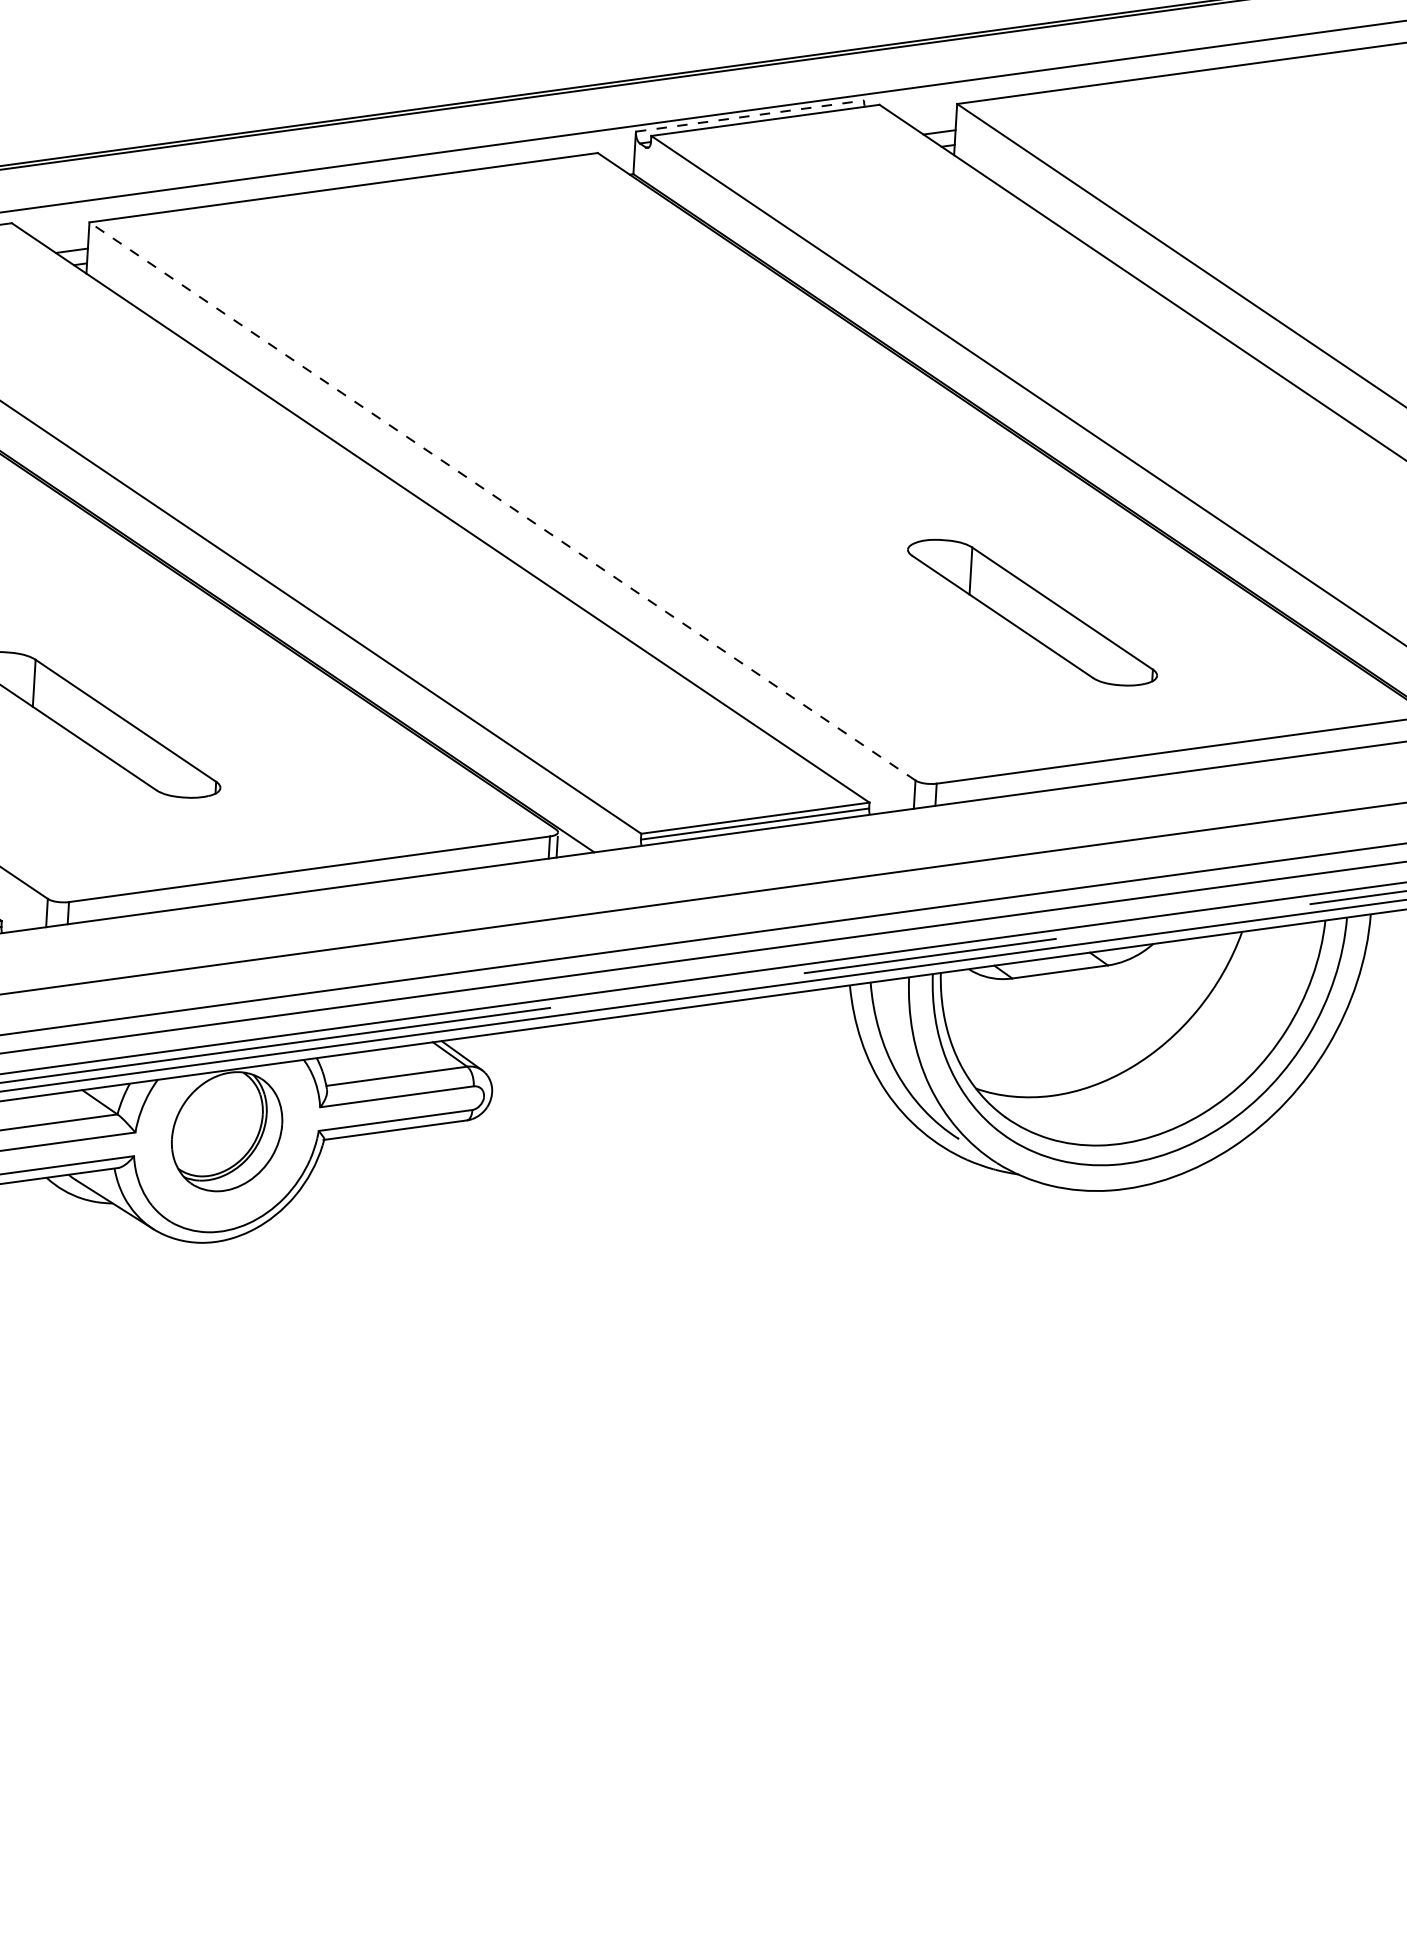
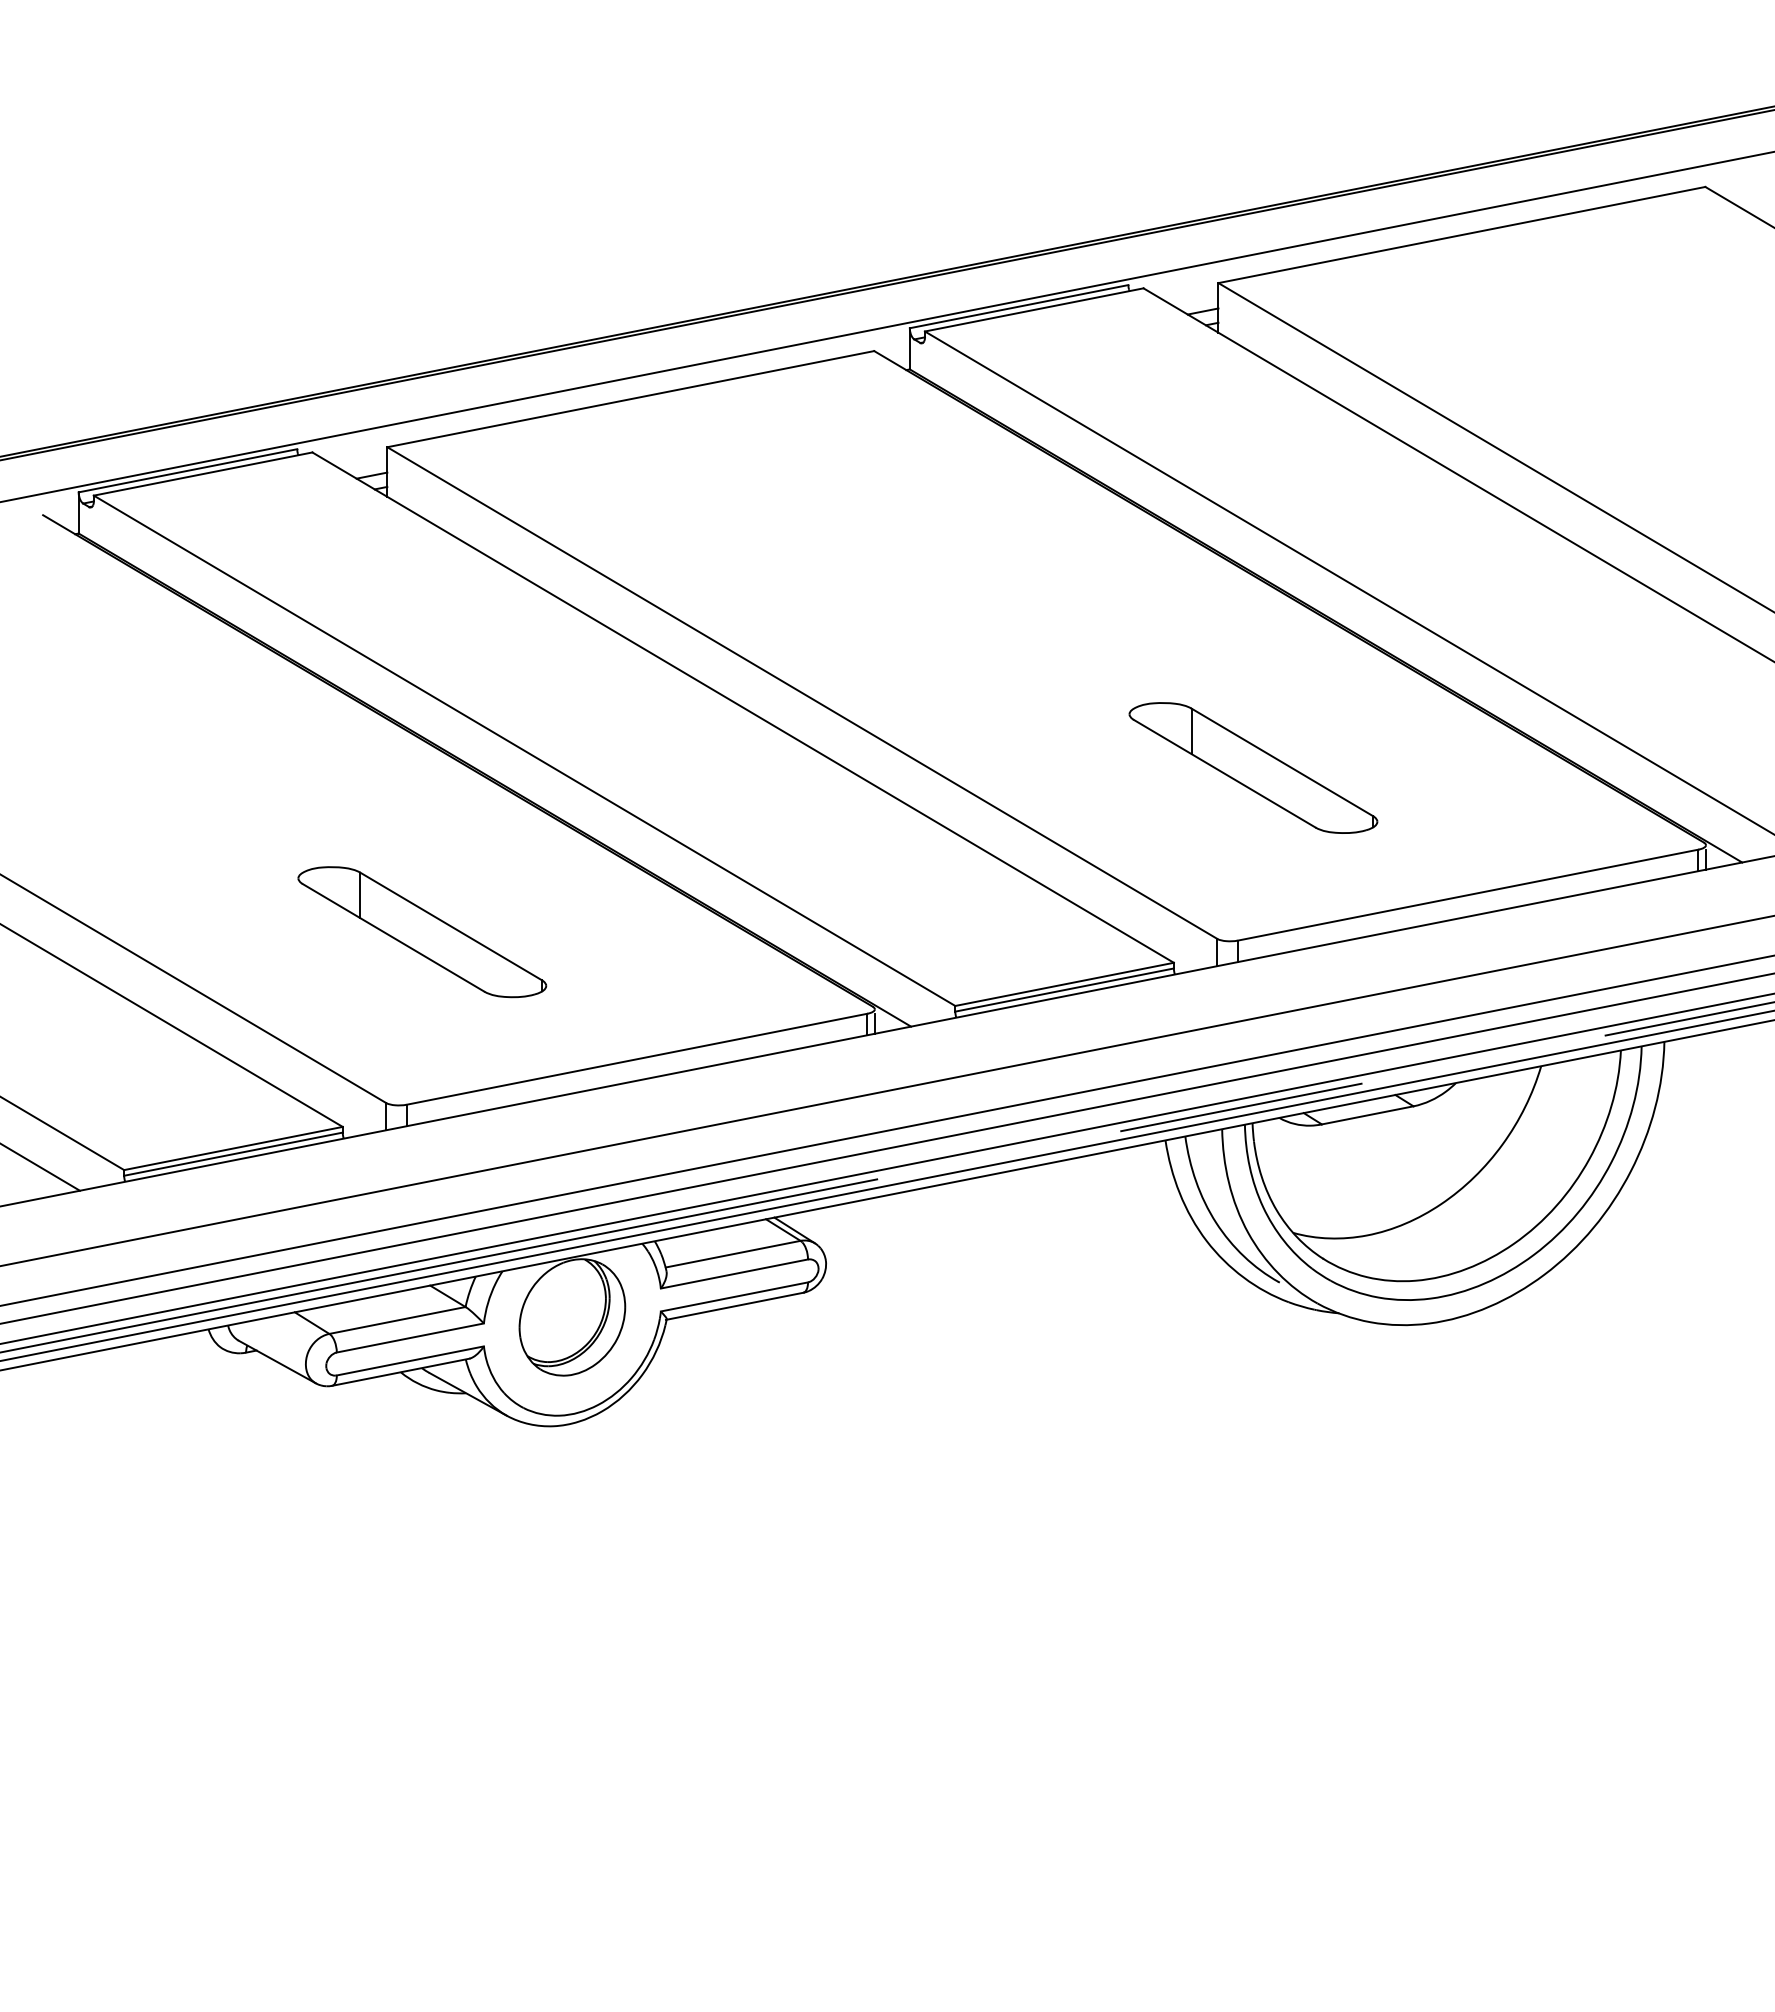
line: (750, 115) -> (1019, 306), dashed -> solid
line: (501, 500) -> (801, 692), dashed -> solid
part: (1032, 612) -> (1253, 767), moved

